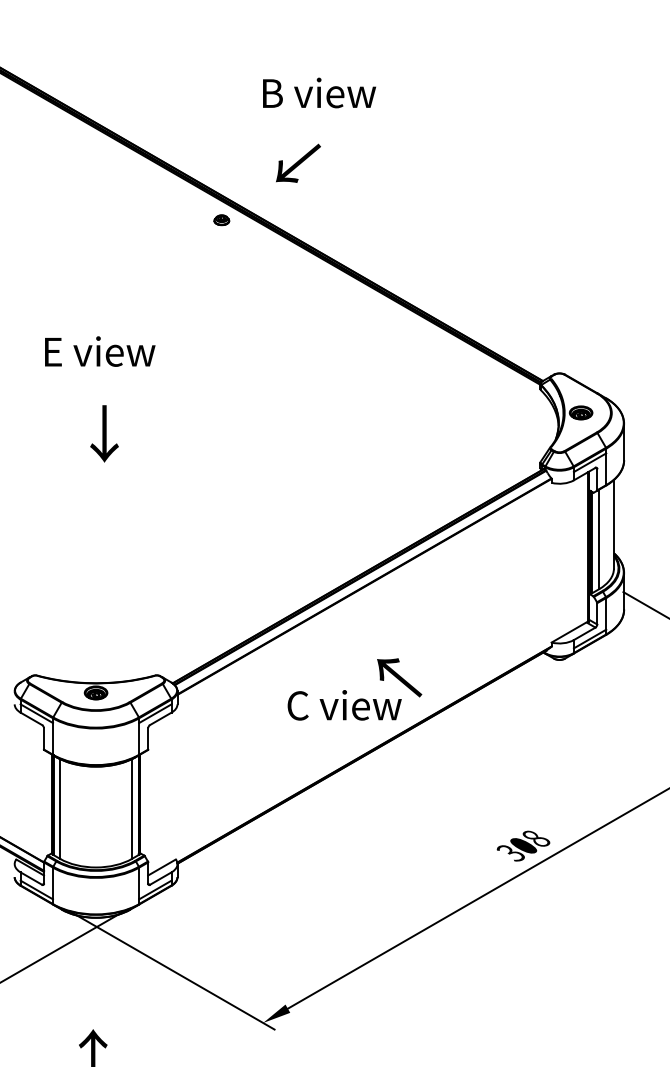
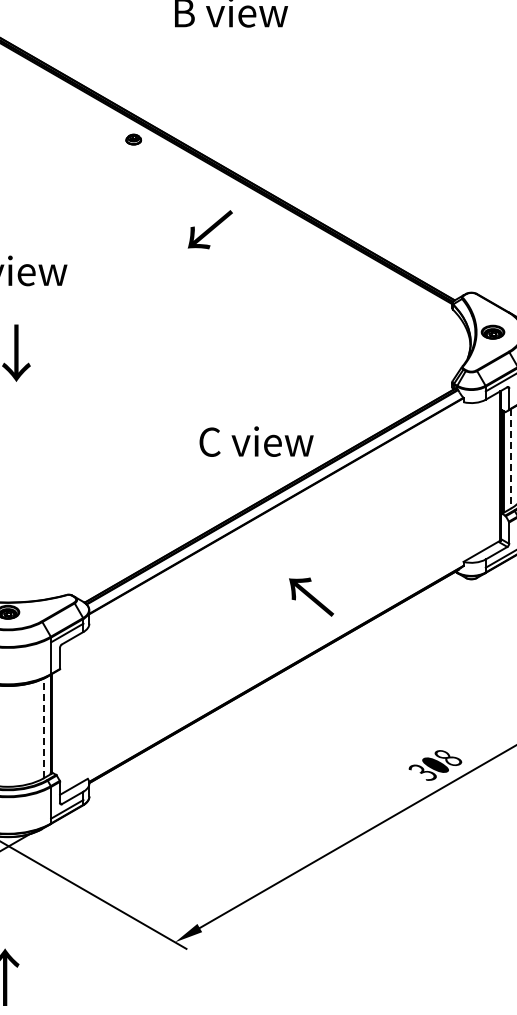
text: (298, 162) -> (210, 228), moved
line: (599, 539) -> (511, 458), solid -> dashed
text: (344, 705) -> (256, 441), moved
line: (132, 809) -> (44, 728), solid -> dashed

